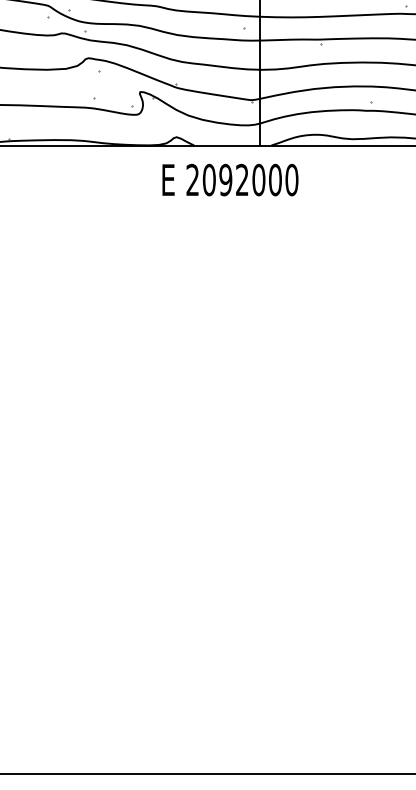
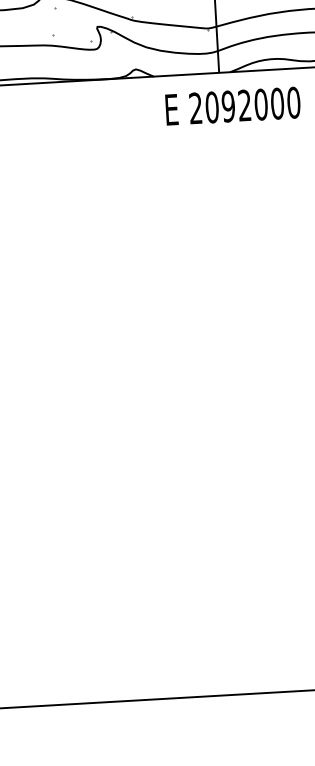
text: (230, 179) -> (233, 105), moved

